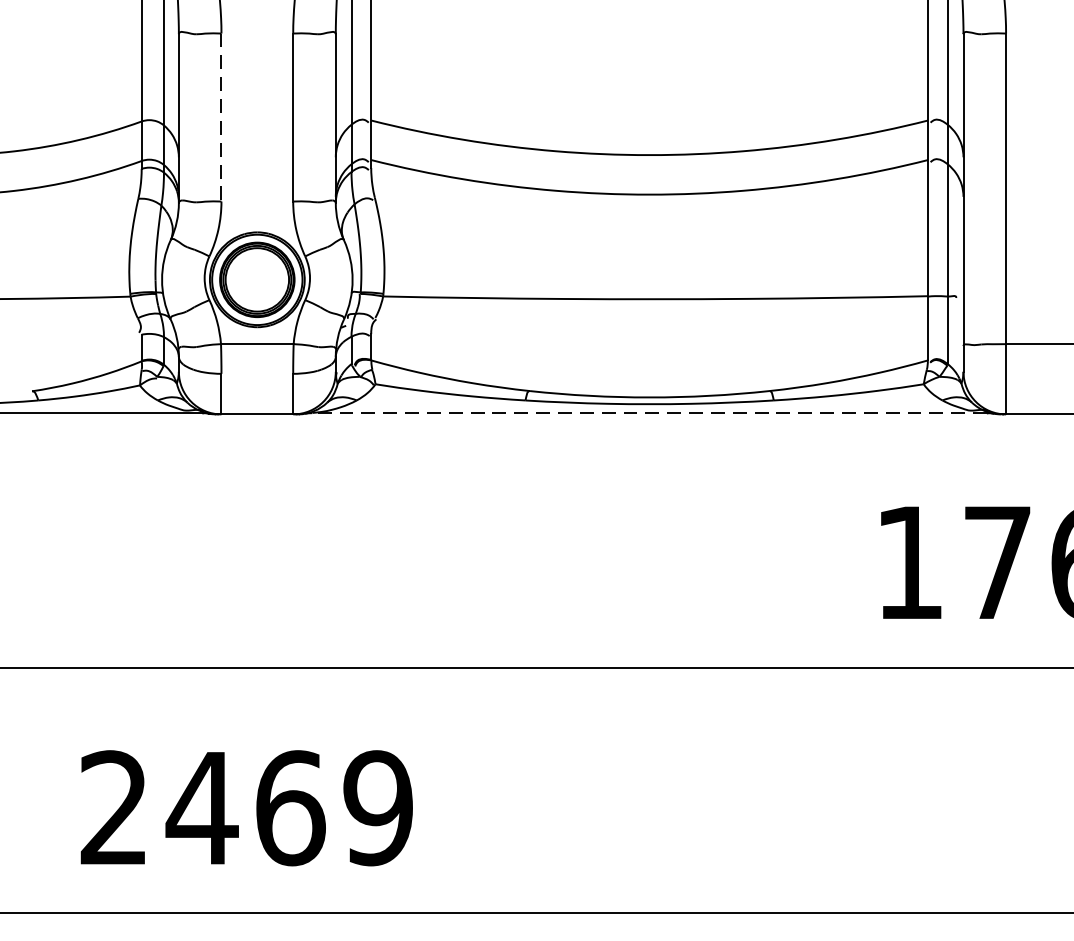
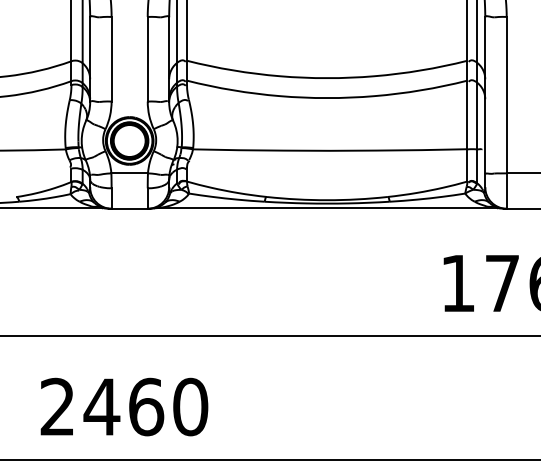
line: (221, 118) -> (111, 59), dashed -> solid
line: (650, 413) -> (327, 208), dashed -> solid
text: (378, 809) -> (190, 407), 2469 -> 2460

